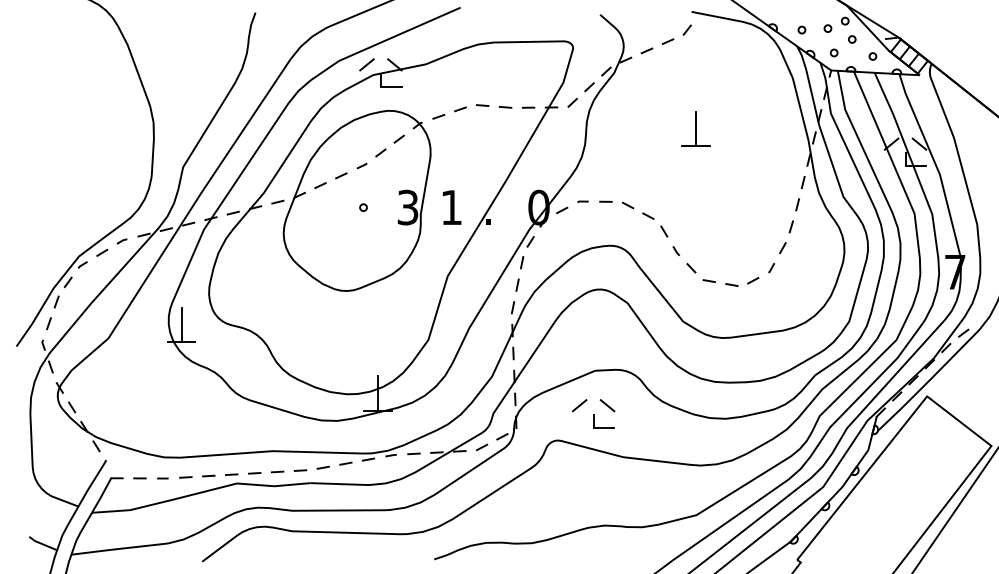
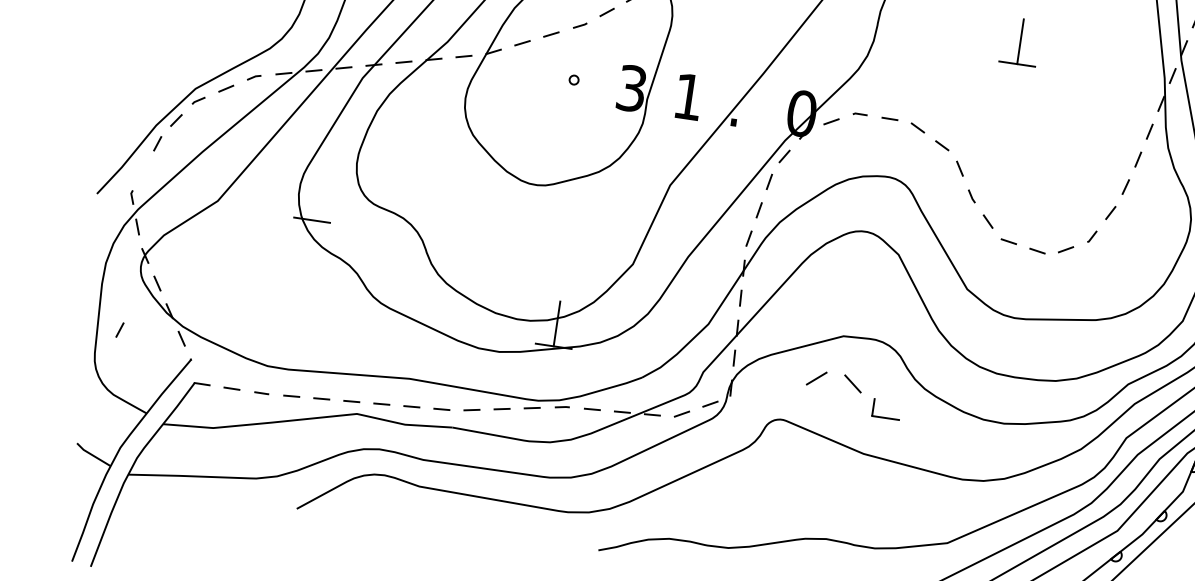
line: (48, 323) -> (119, 329), moved
line: (181, 325) -> (315, 198), removed
part: (603, 421) -> (886, 409), moved

